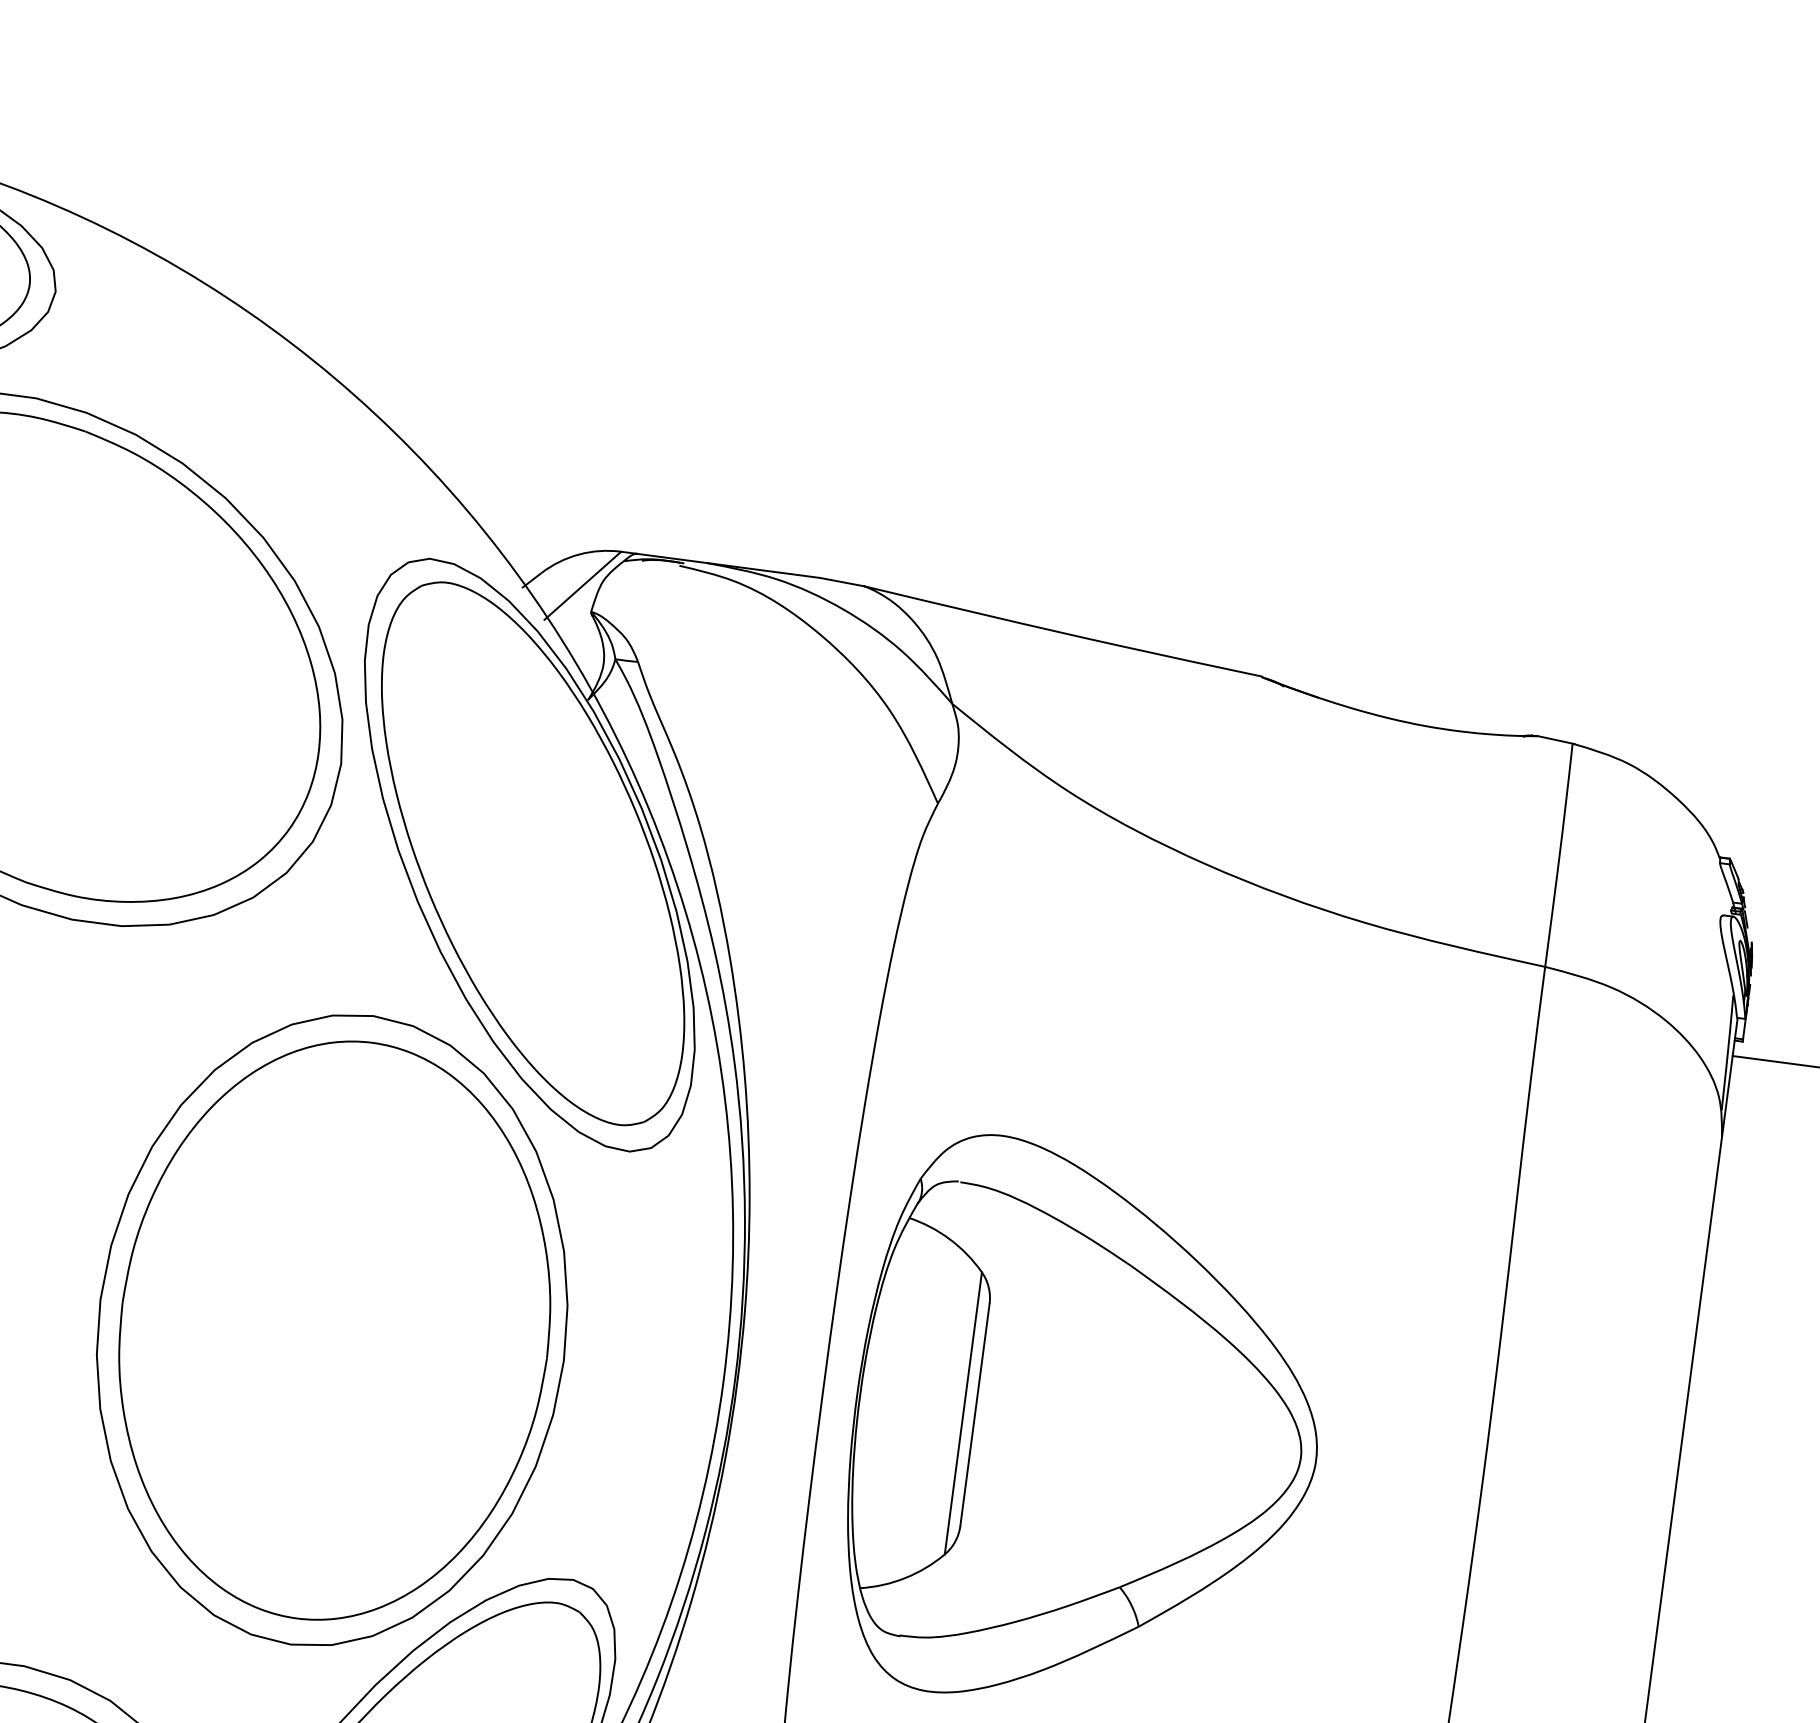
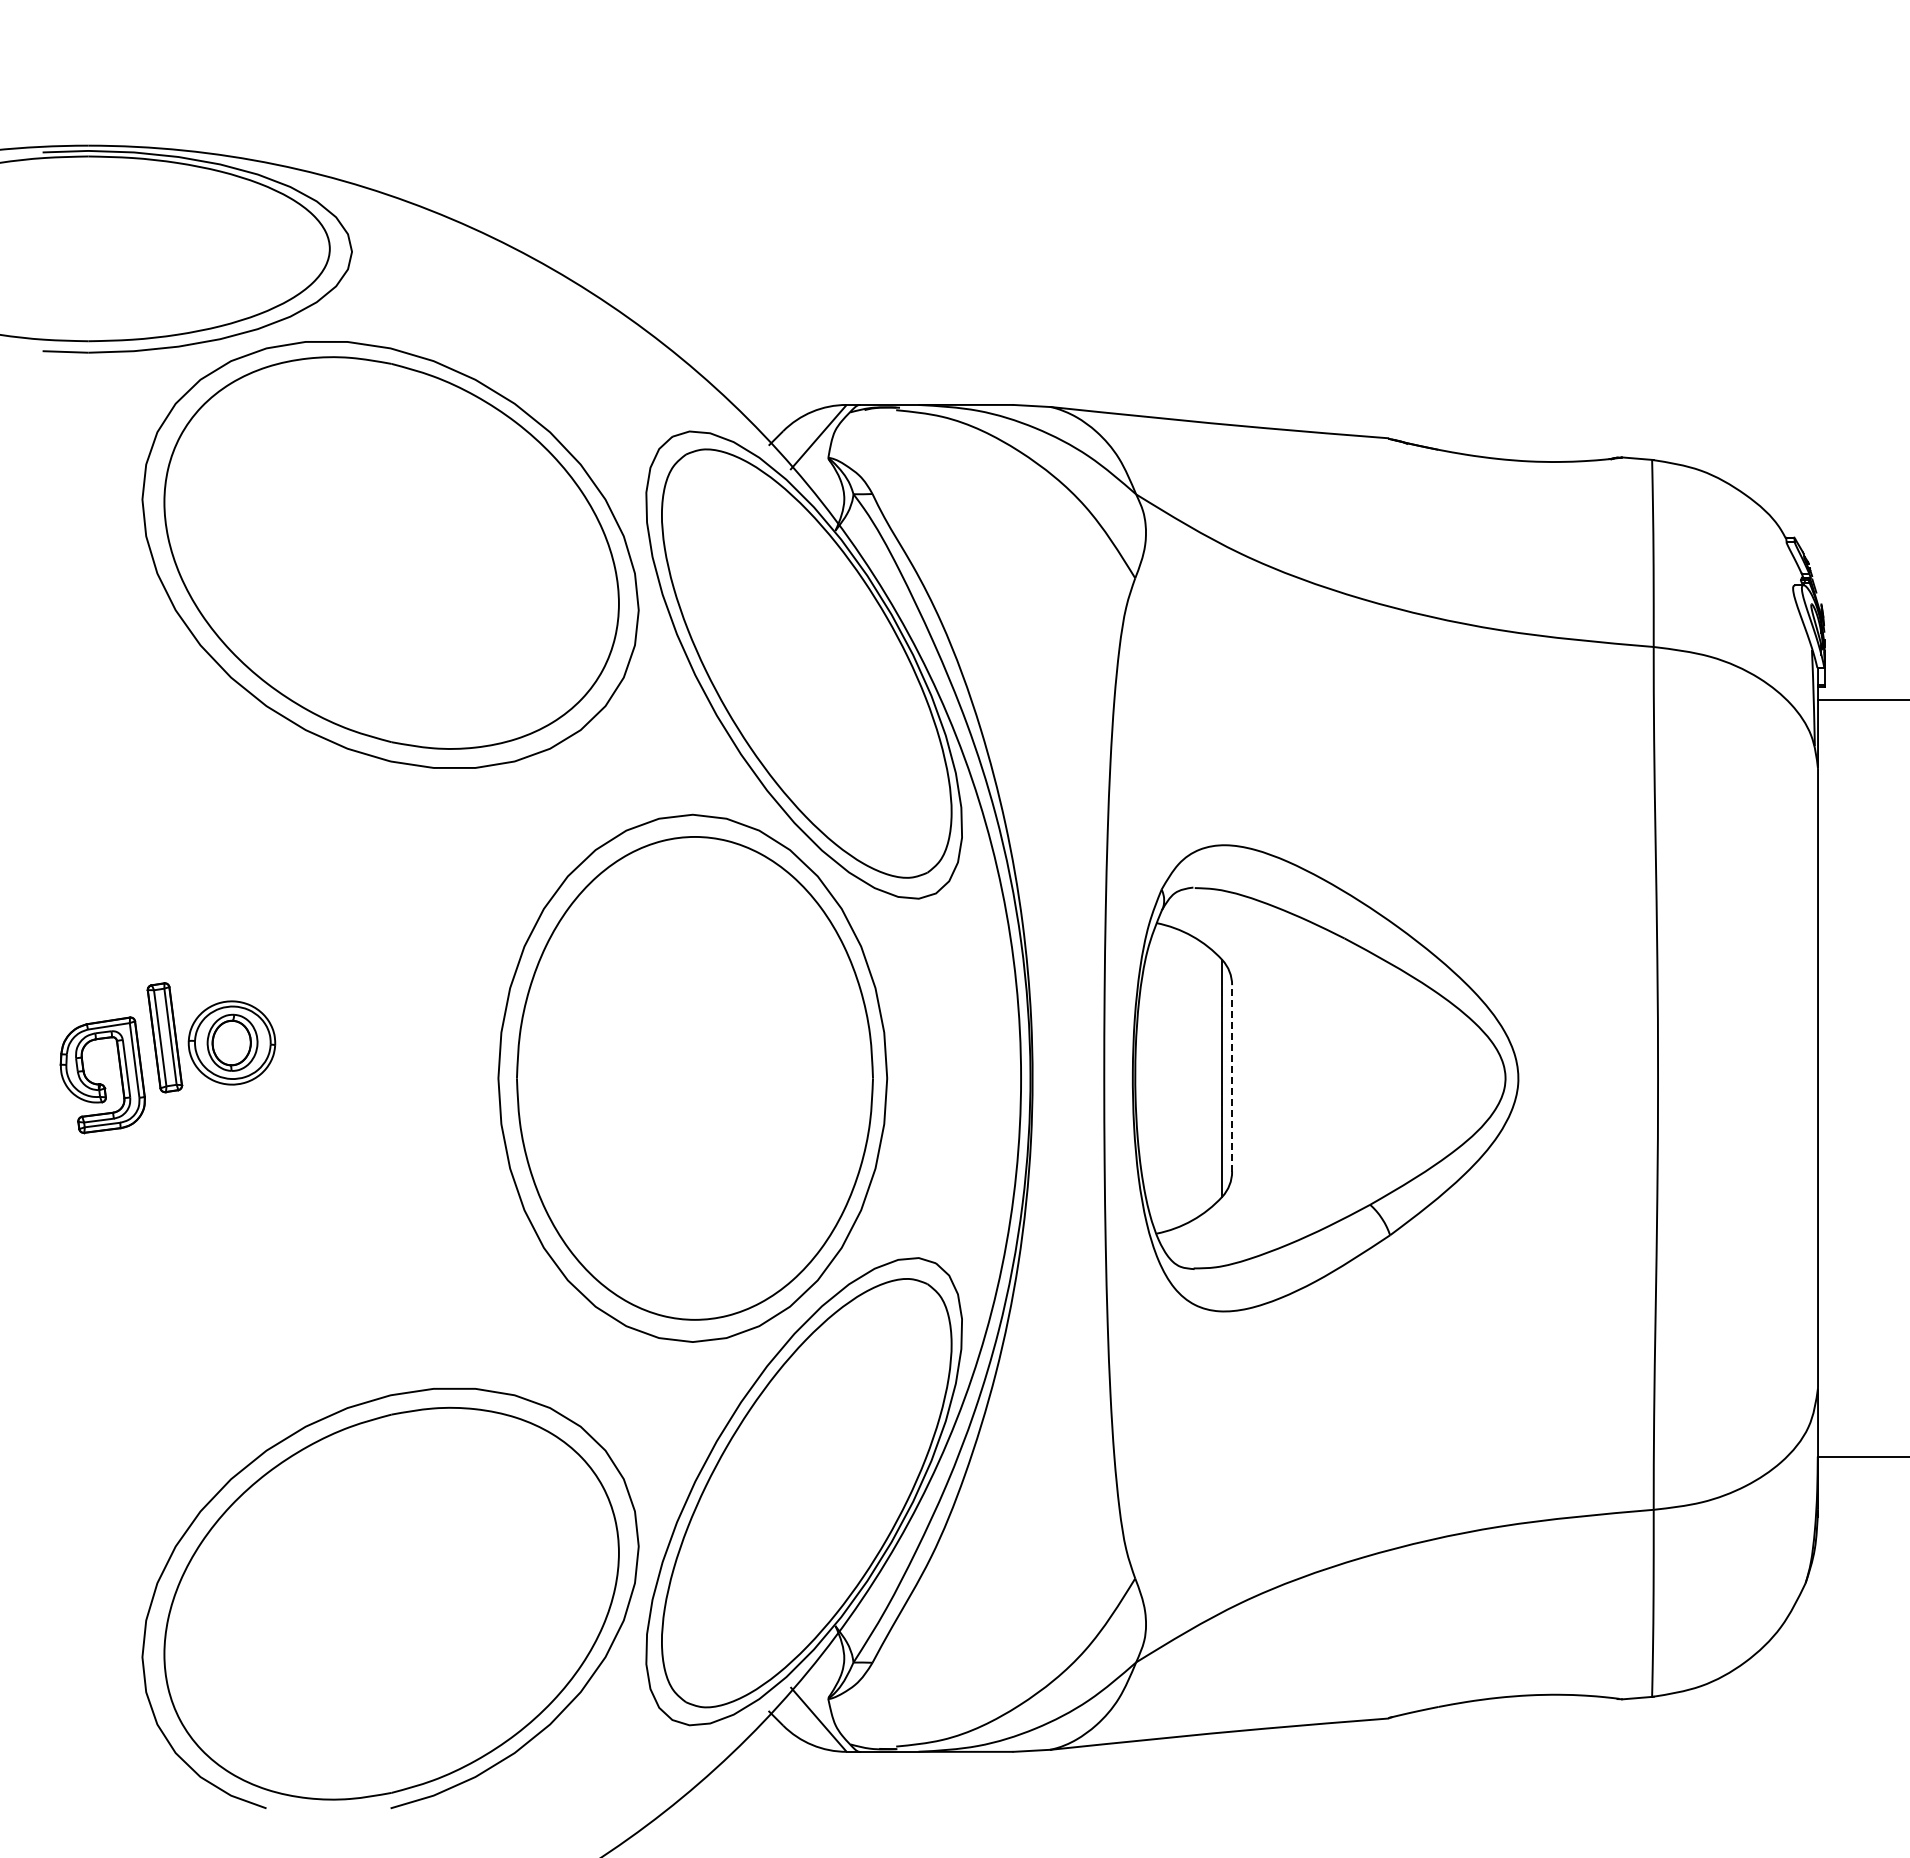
line: (975, 1413) -> (1232, 1077), solid -> dashed

